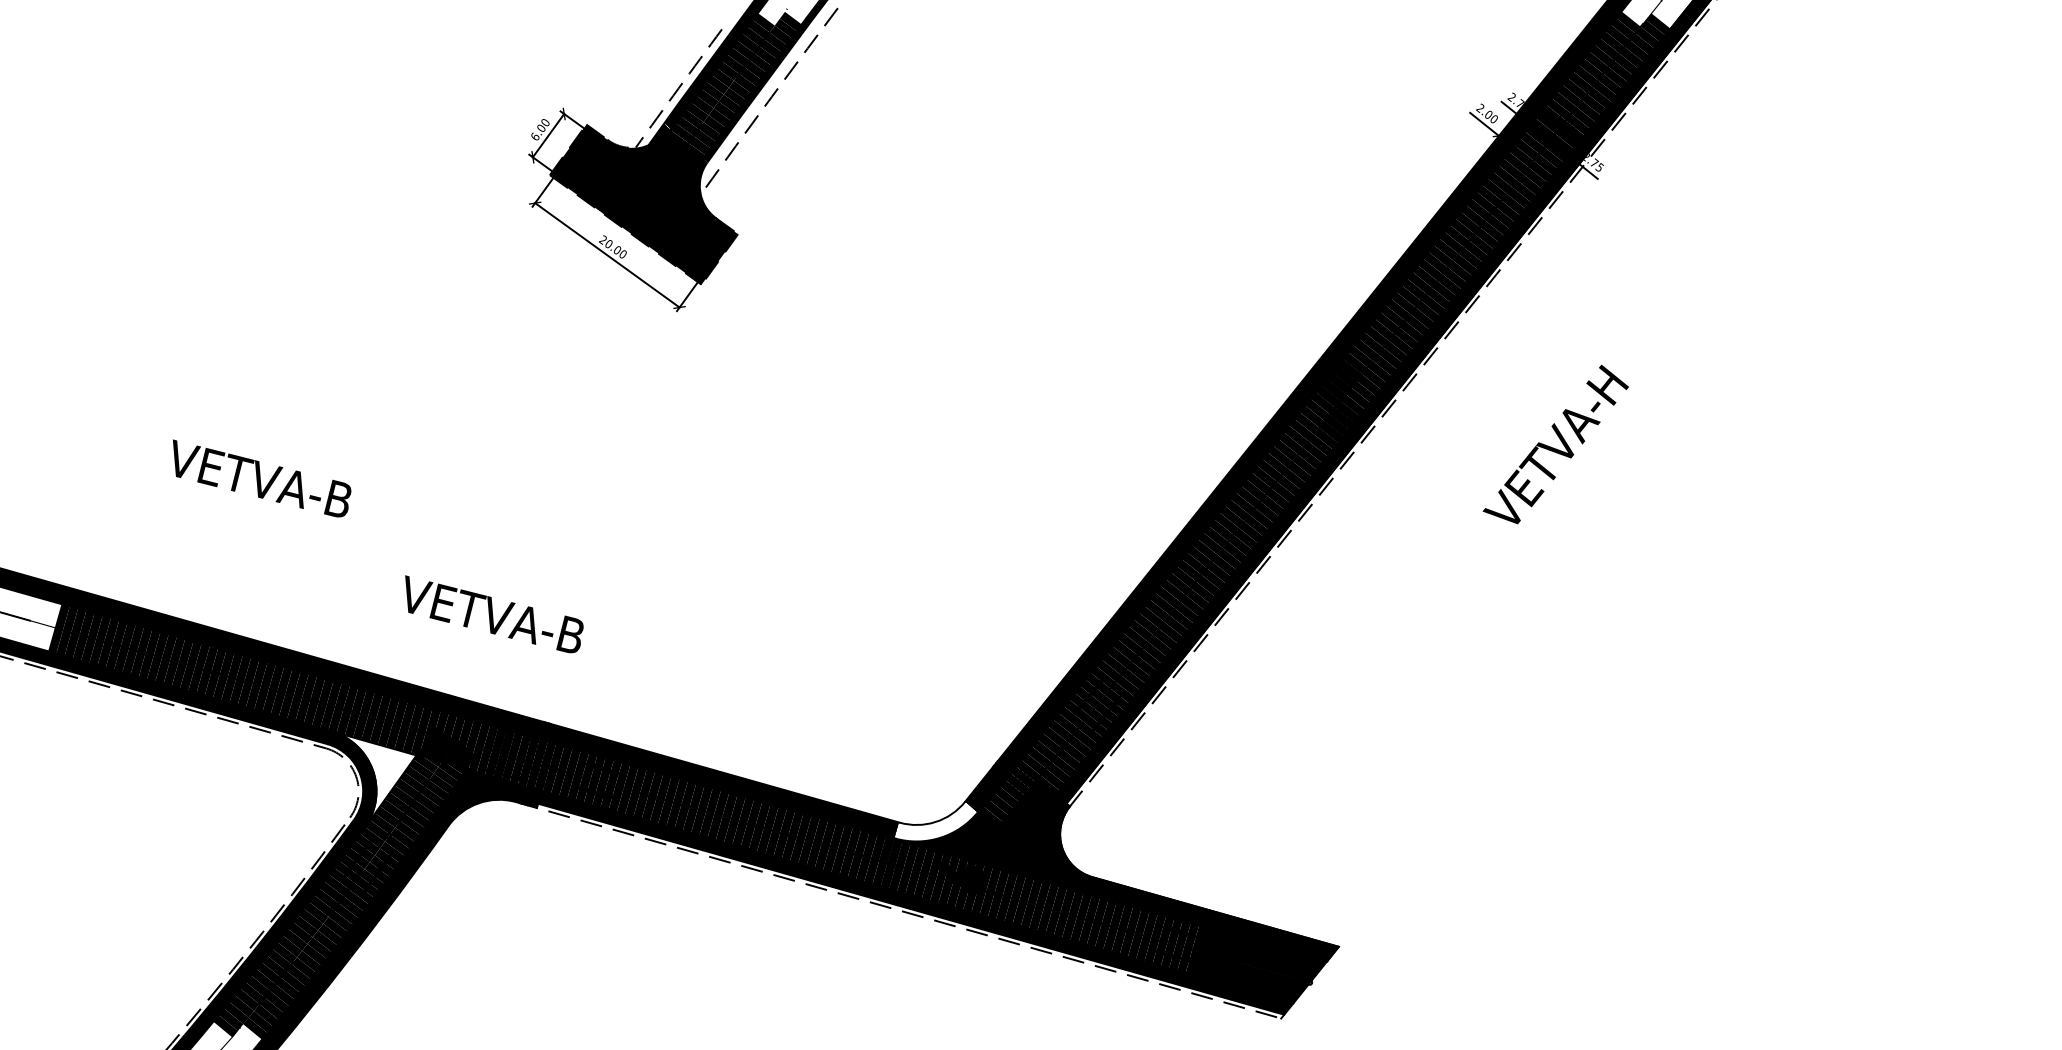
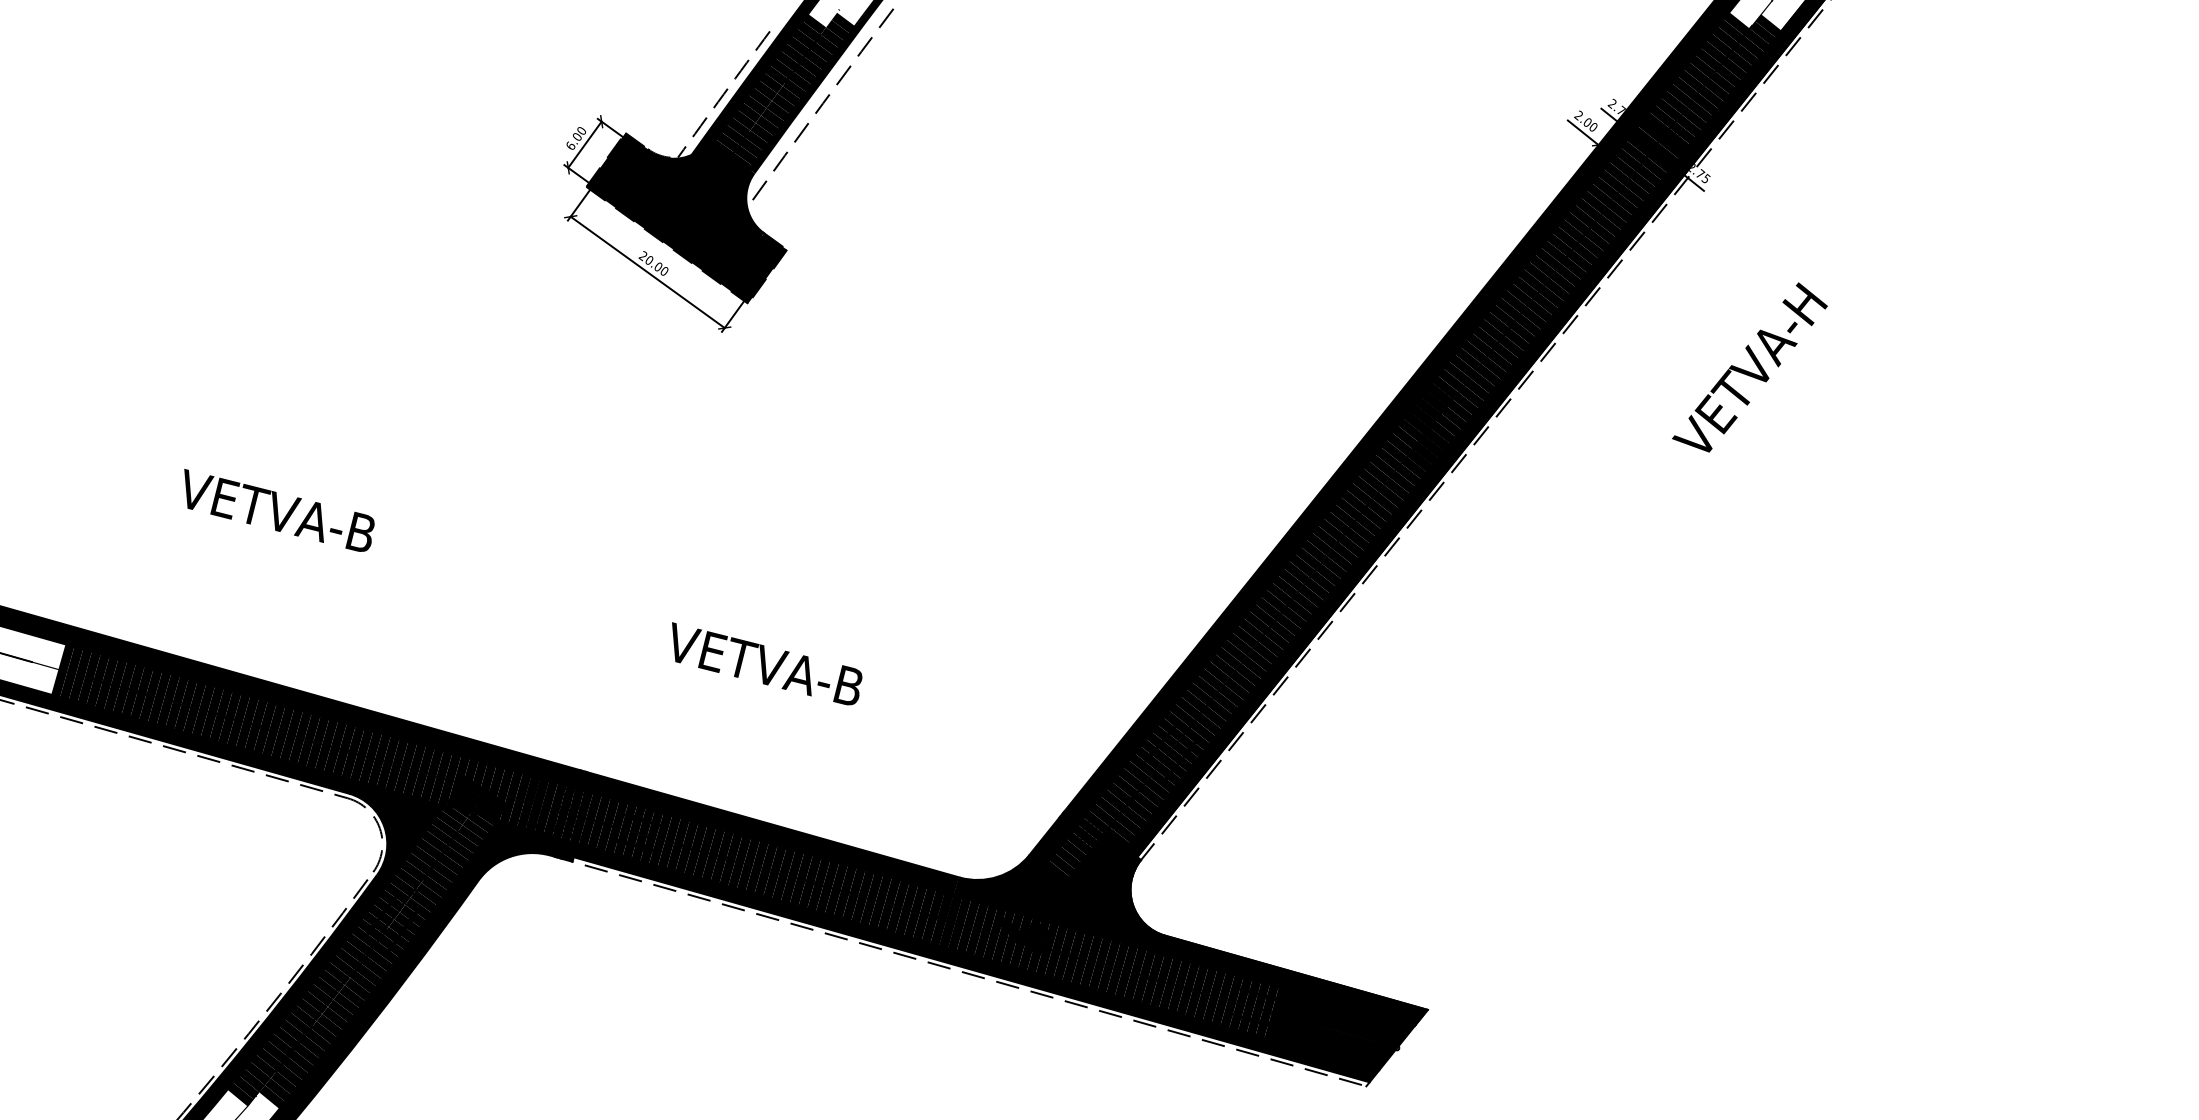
text: (1555, 444) -> (1749, 367), moved
text: (494, 614) -> (767, 663), moved
fill: (372, 778) -> (397, 830), added
fill: (936, 821) -> (998, 876), added

